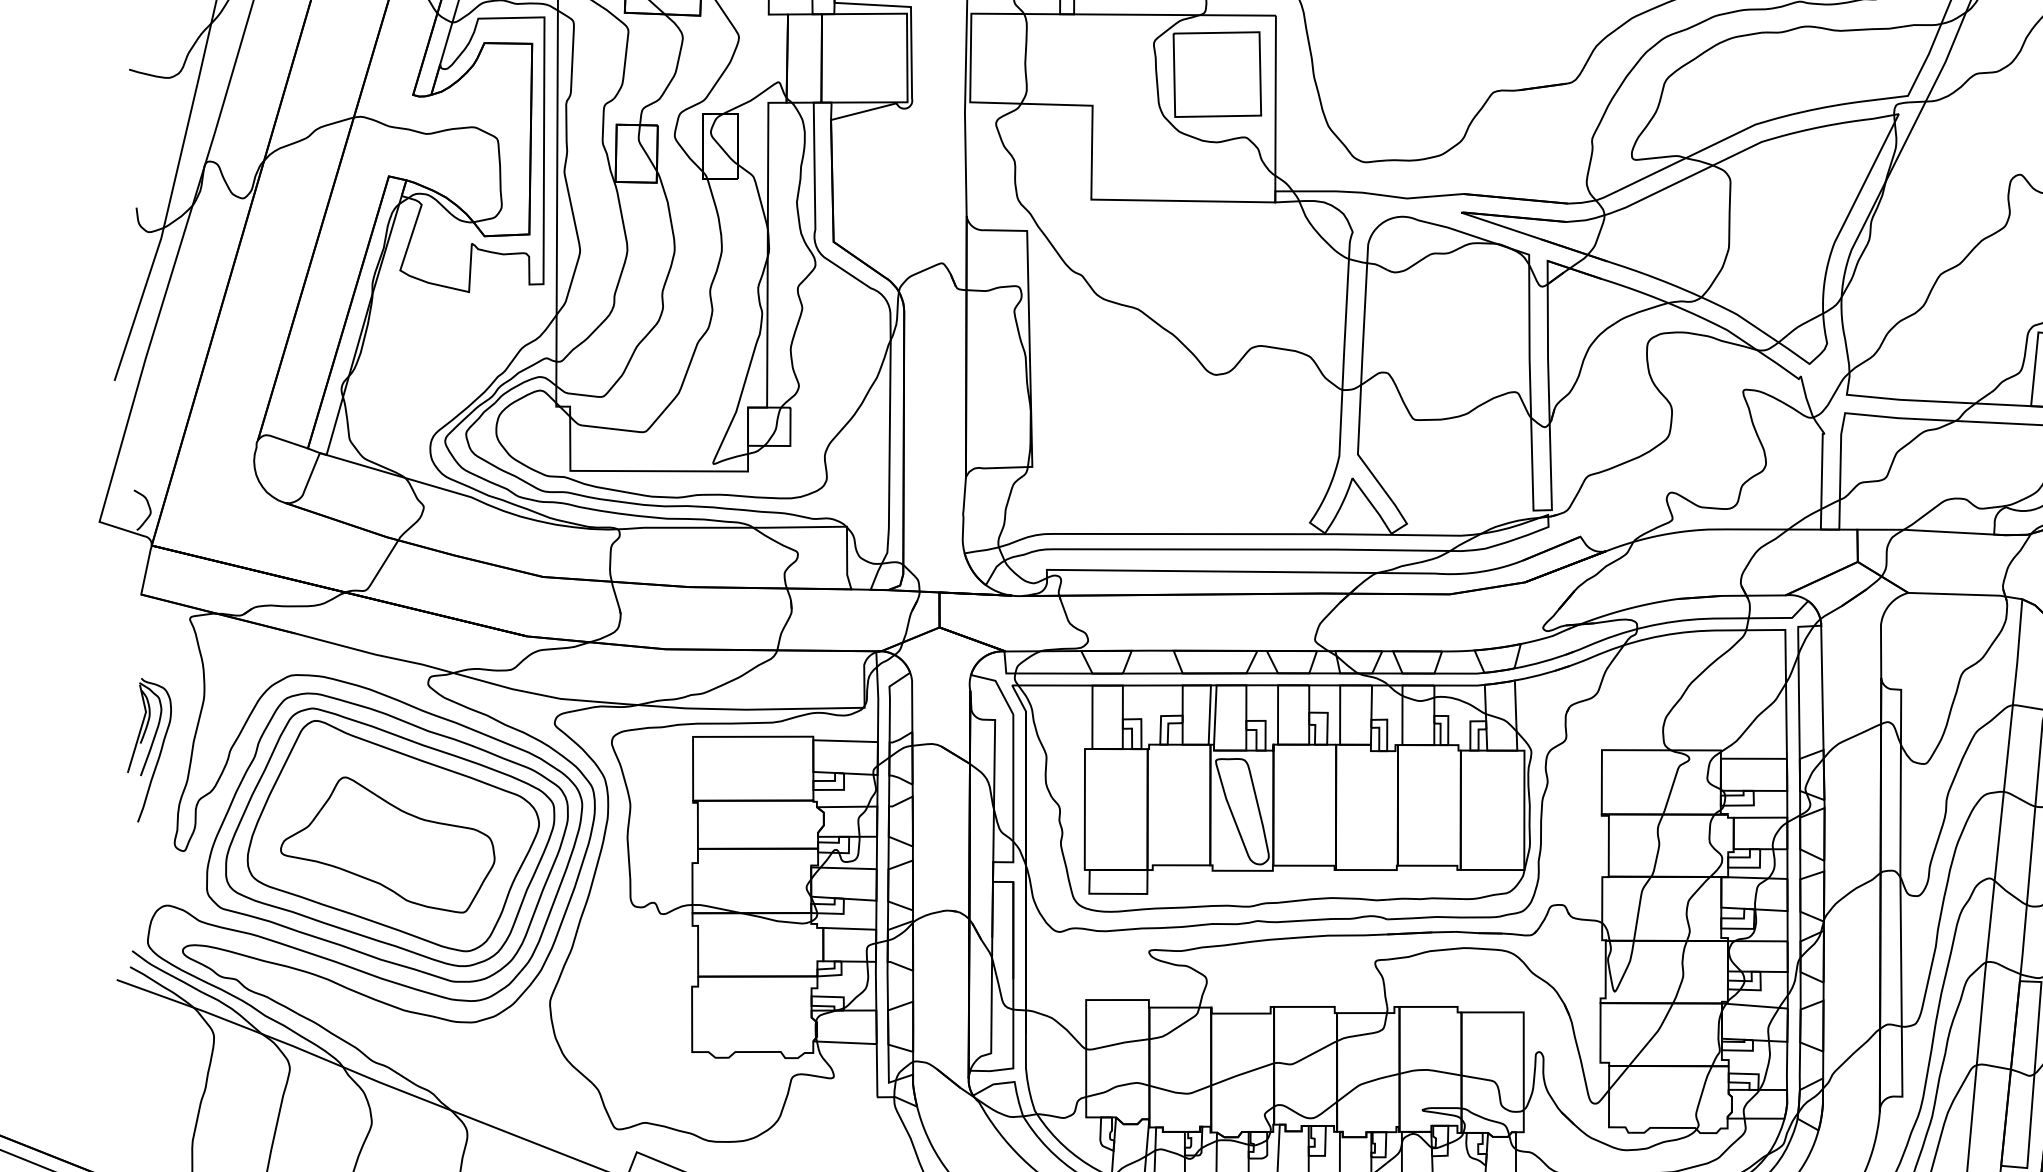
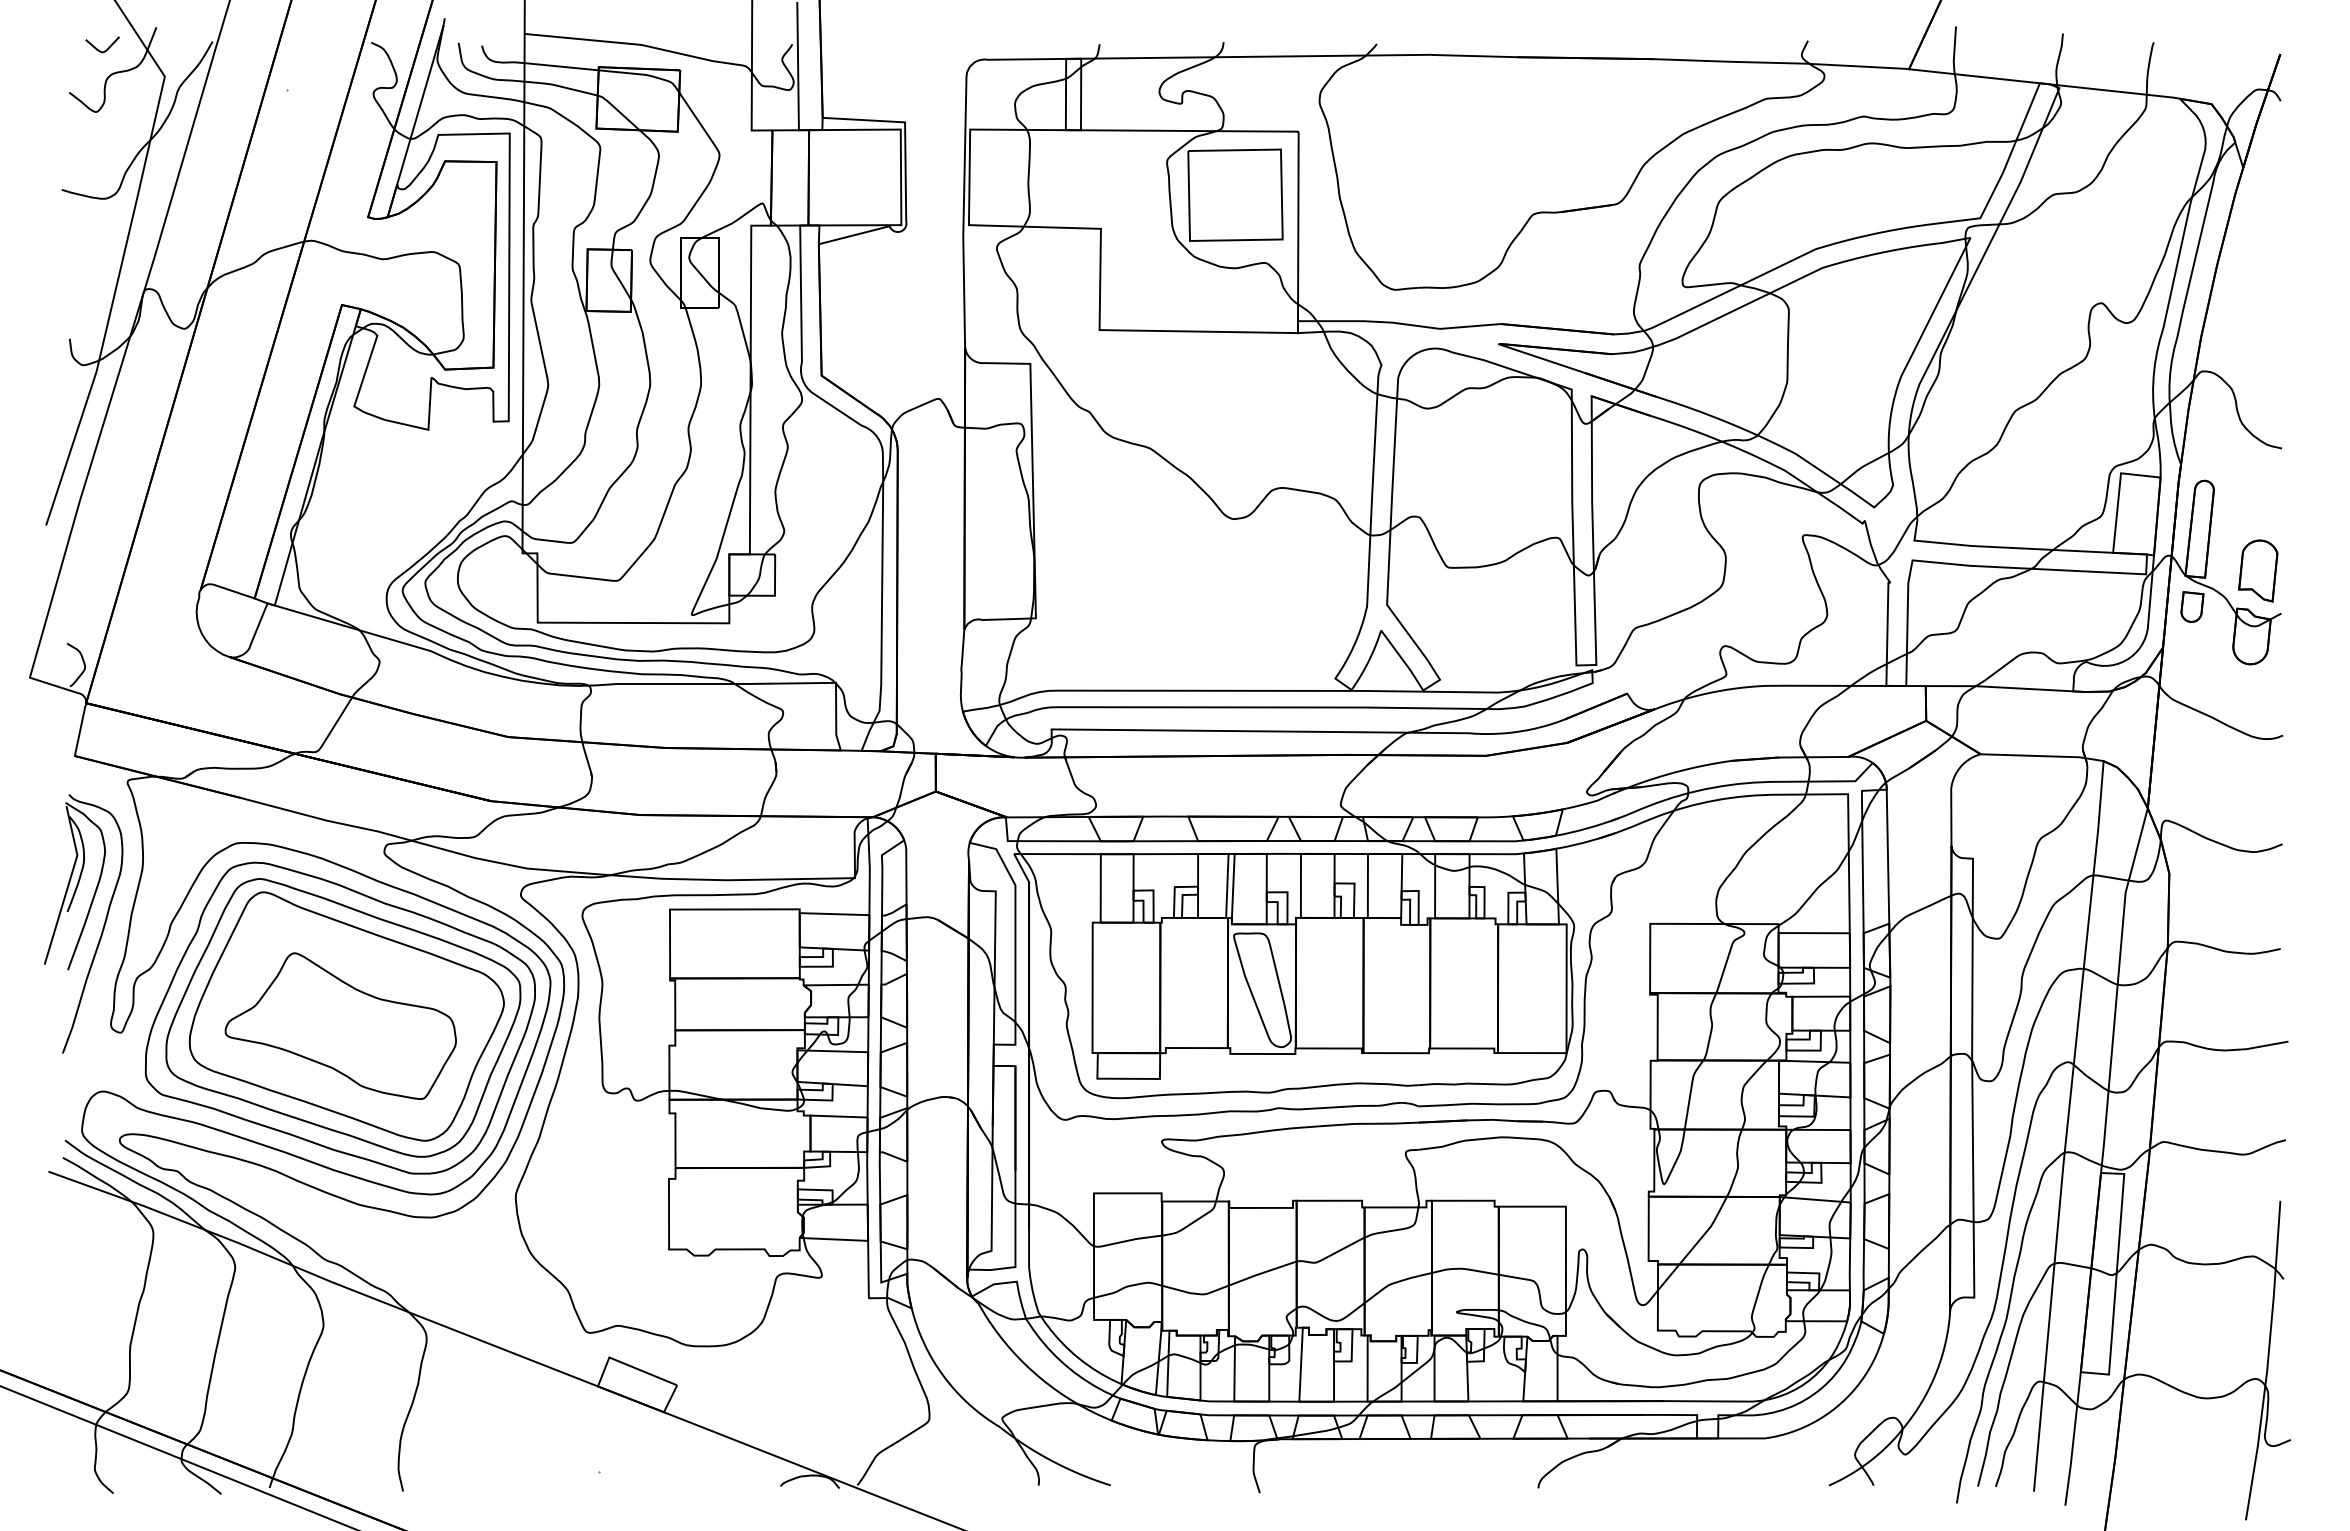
part: (149, 749) -> (83, 923), size x1.67

